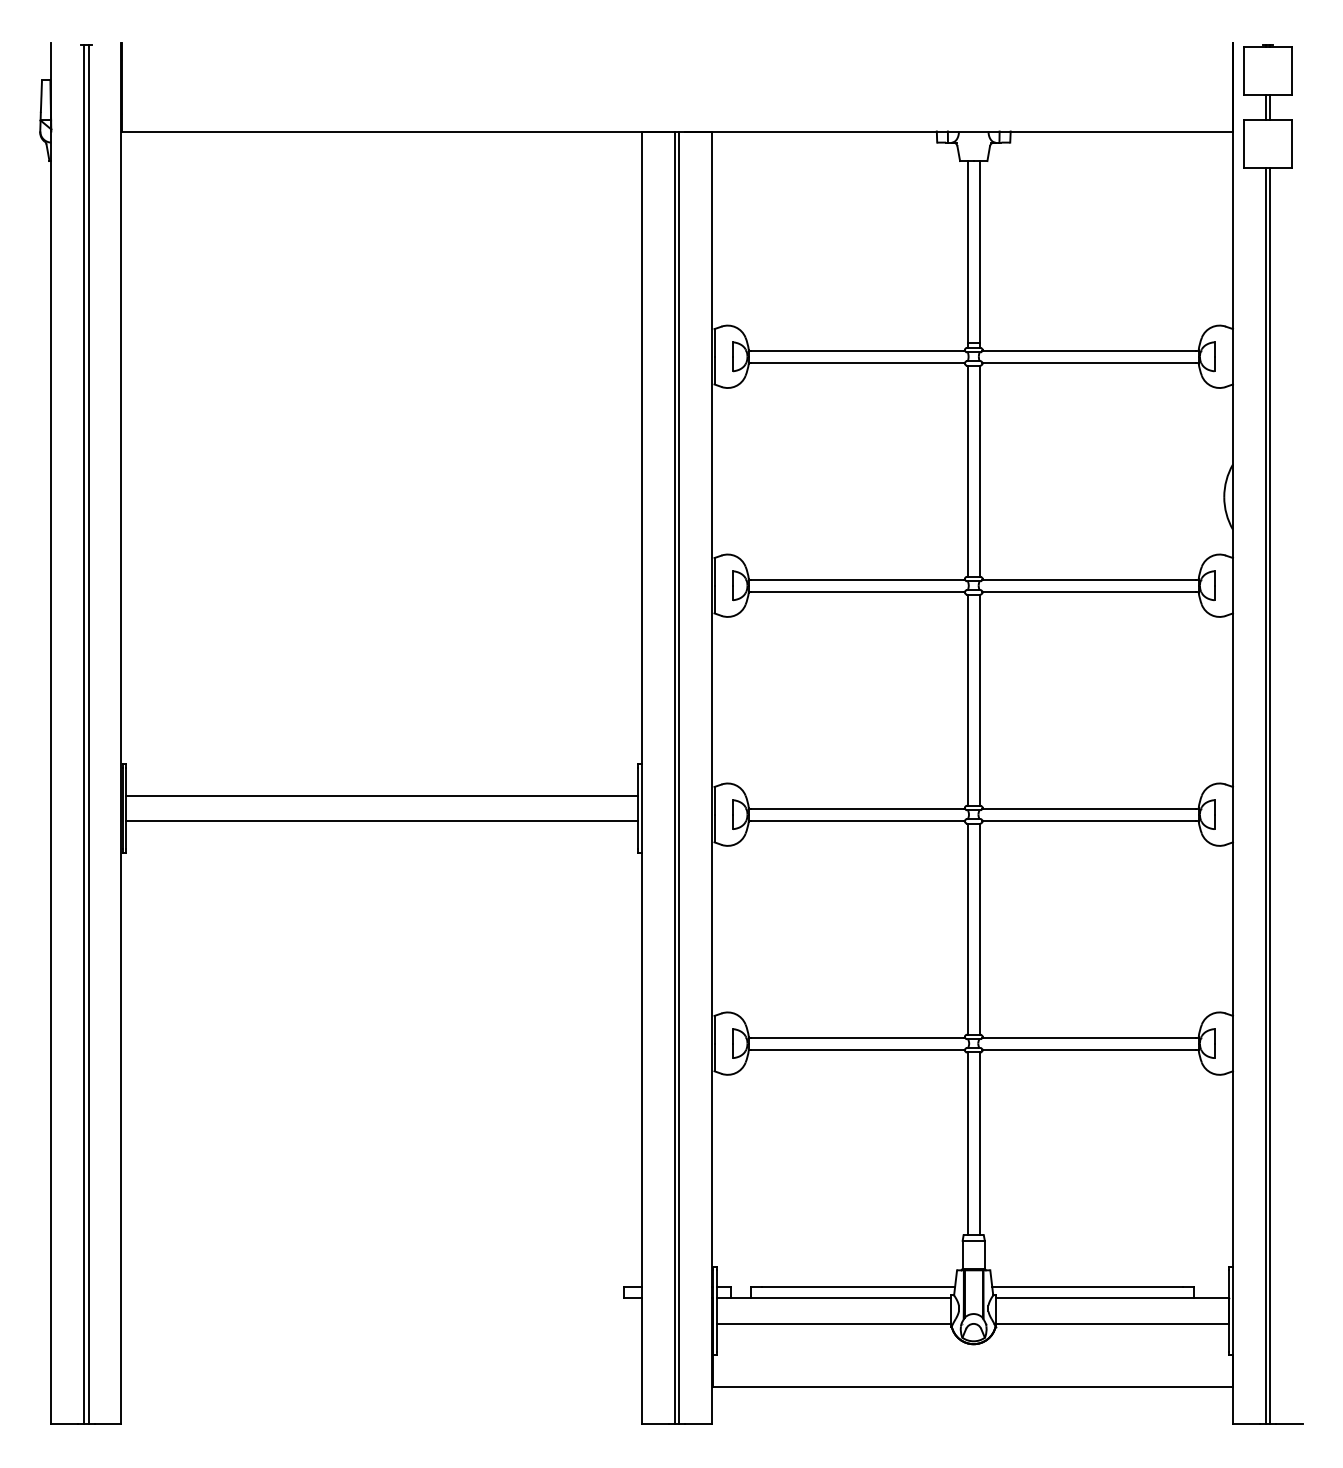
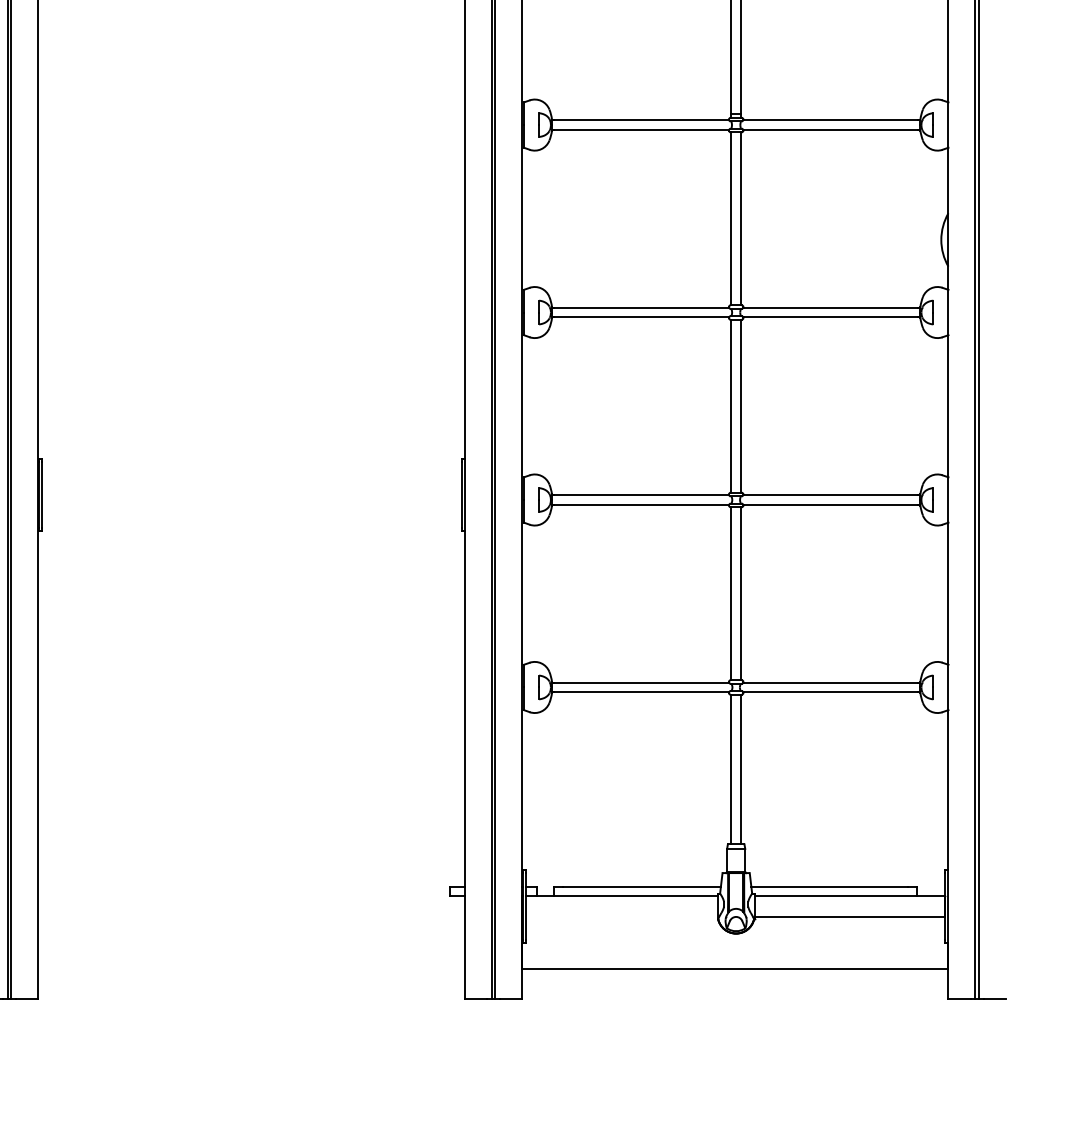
line: (382, 796) -> (252, 485), removed
line: (382, 821) -> (252, 505), removed
line: (834, 1323) -> (622, 916), removed

